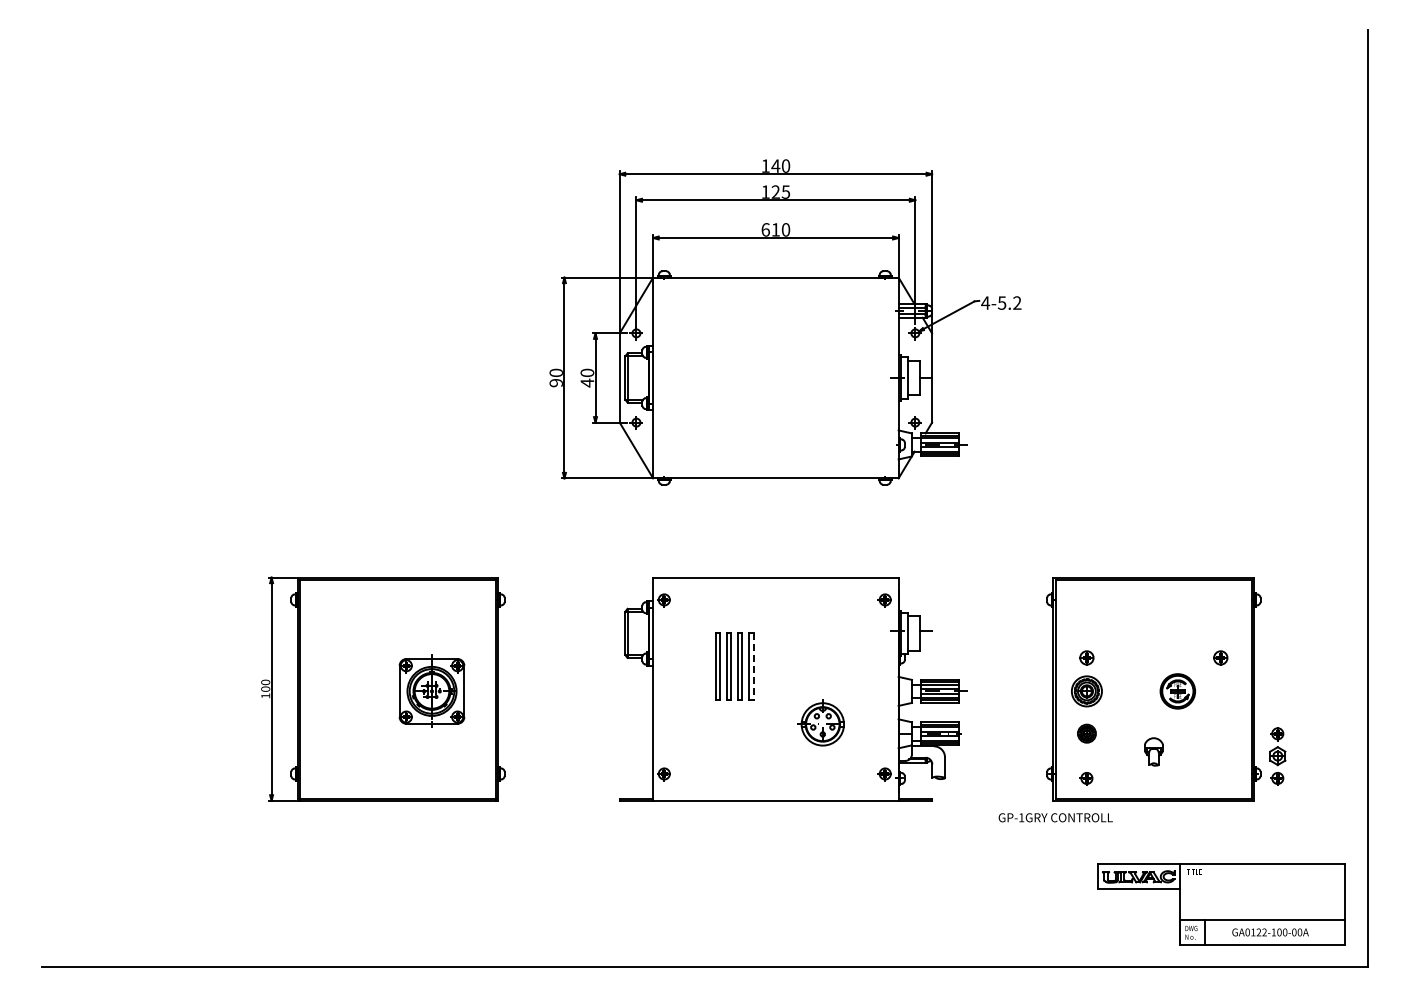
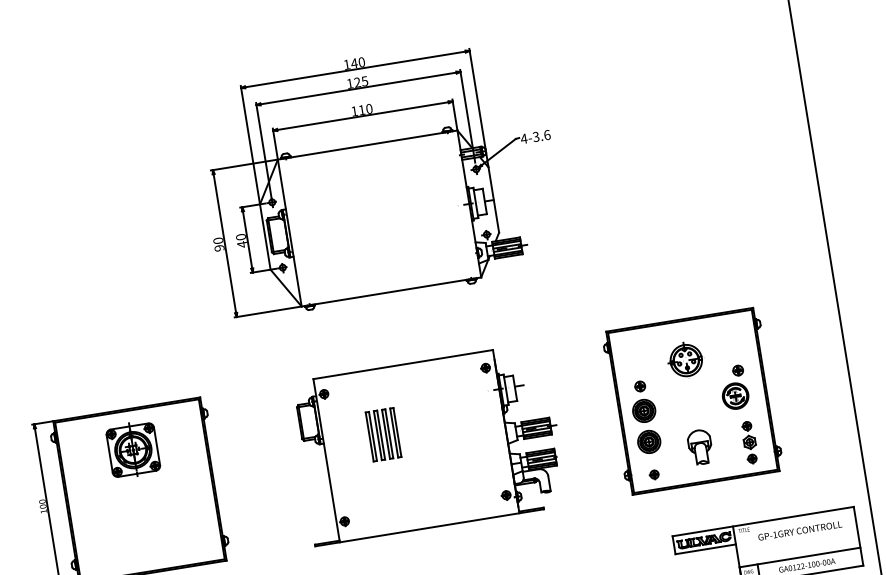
text: (765, 229) -> (354, 111), 610 -> 110
text: (1009, 302) -> (541, 135), 4-5.2 -> 4-3.6
line: (753, 667) -> (397, 432), dashed -> solid
part: (431, 690) -> (132, 449), moved
part: (1177, 691) -> (735, 396), moved
part: (820, 722) -> (684, 359), moved
part: (1086, 733) -> (648, 441), size x1.67
part: (1153, 751) -> (700, 447), size x1.67
part: (1277, 756) -> (749, 442), moved
text: (1055, 817) -> (799, 530), moved

